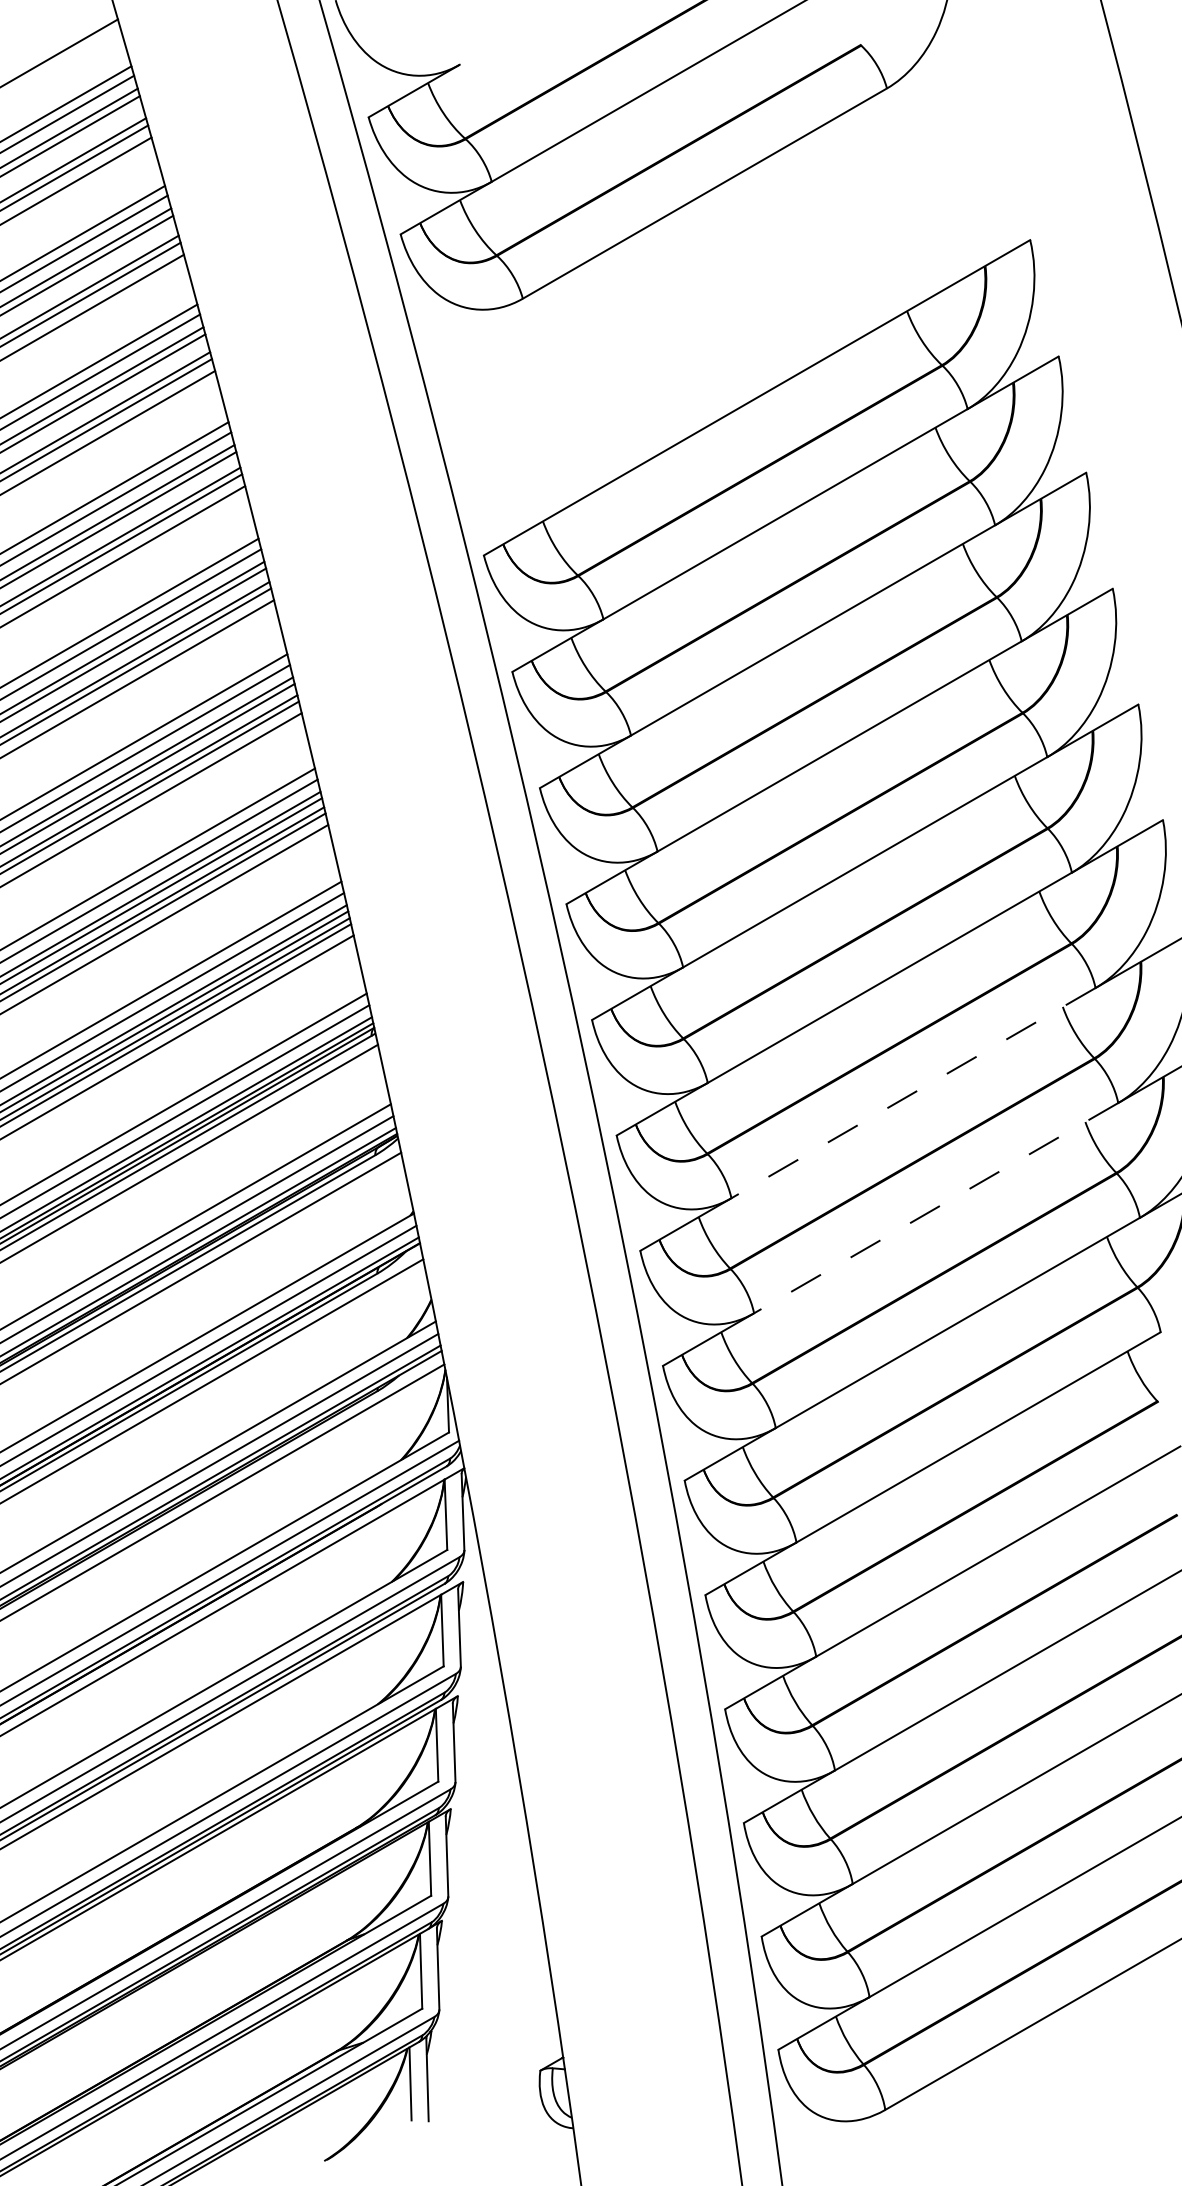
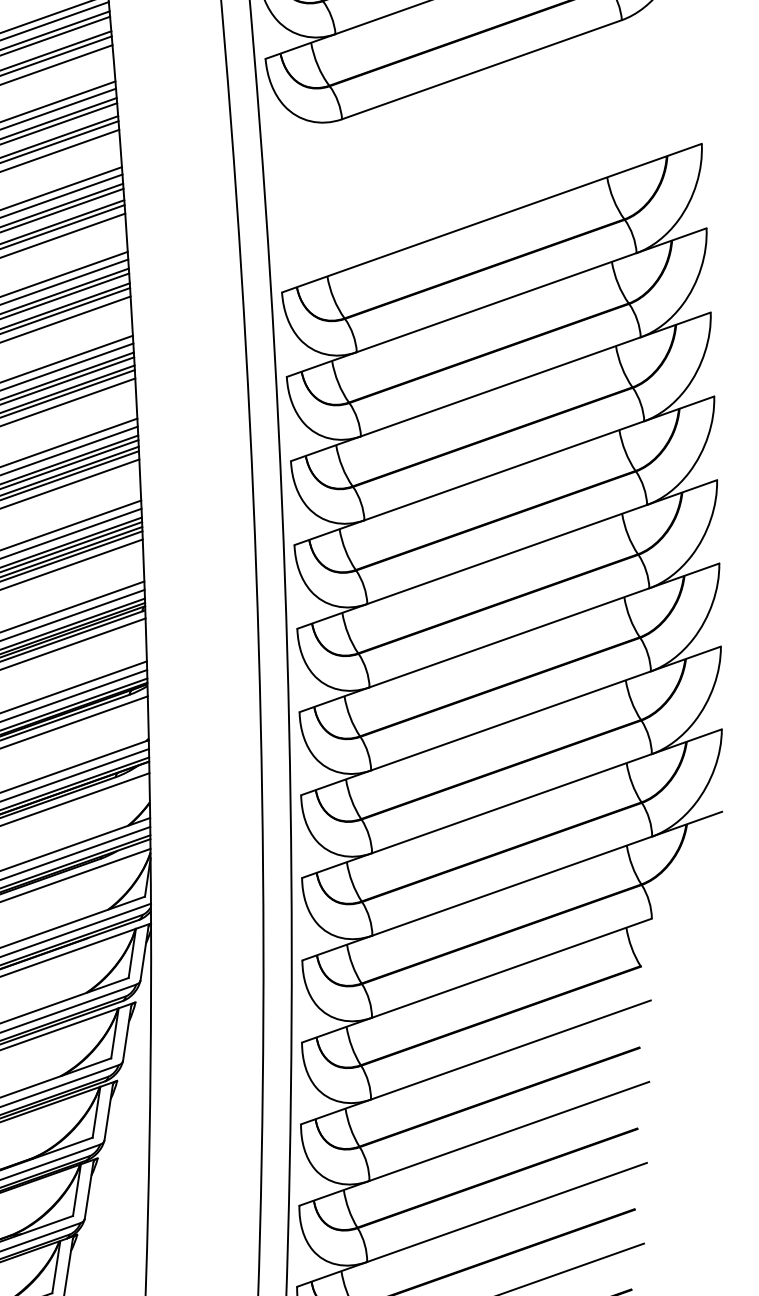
line: (913, 1093) -> (511, 721), dashed -> solid
line: (935, 1208) -> (511, 803), dashed -> solid

